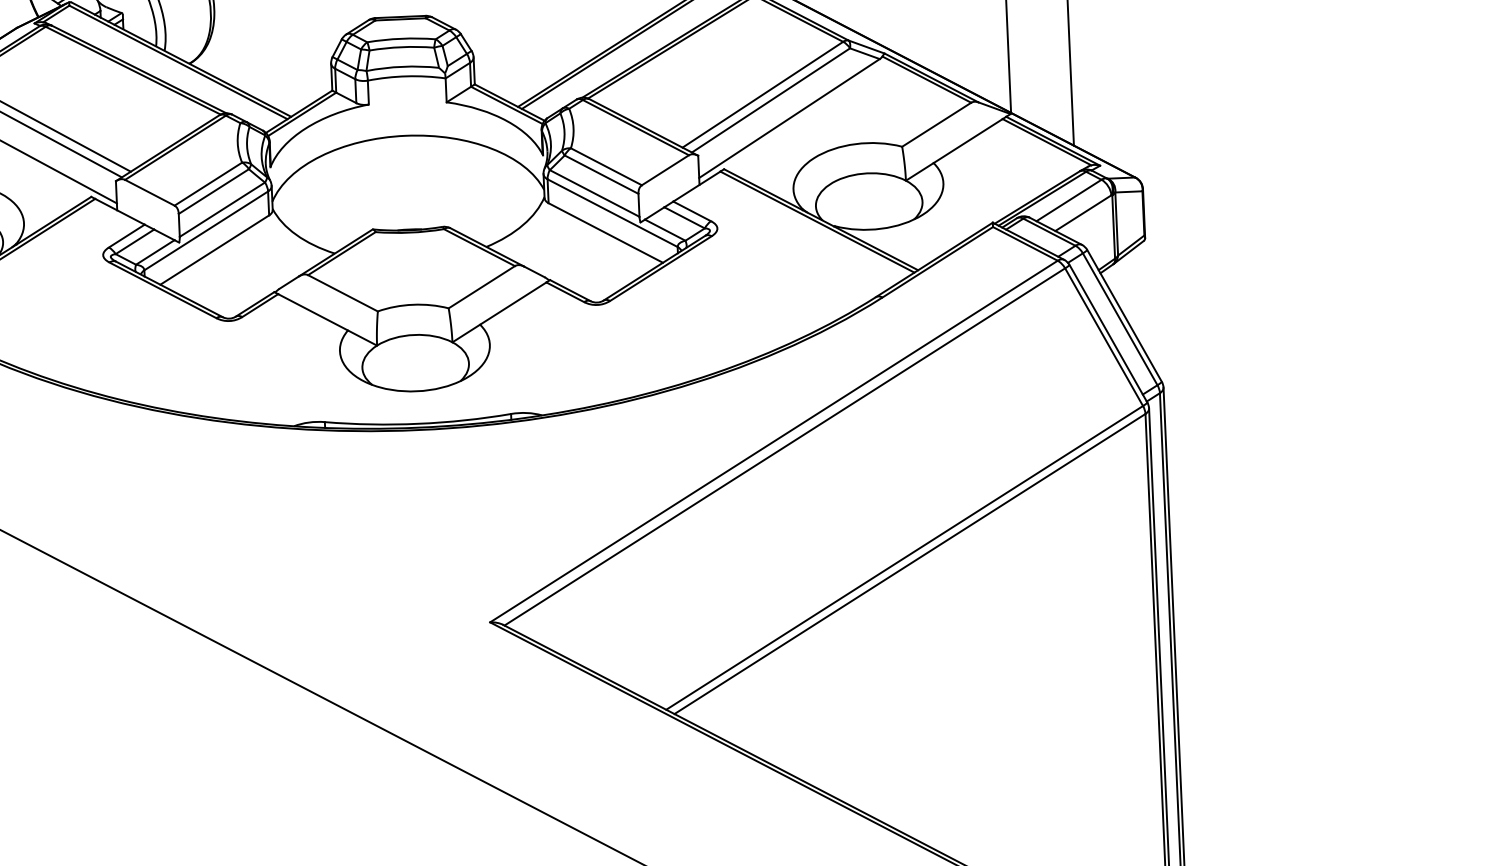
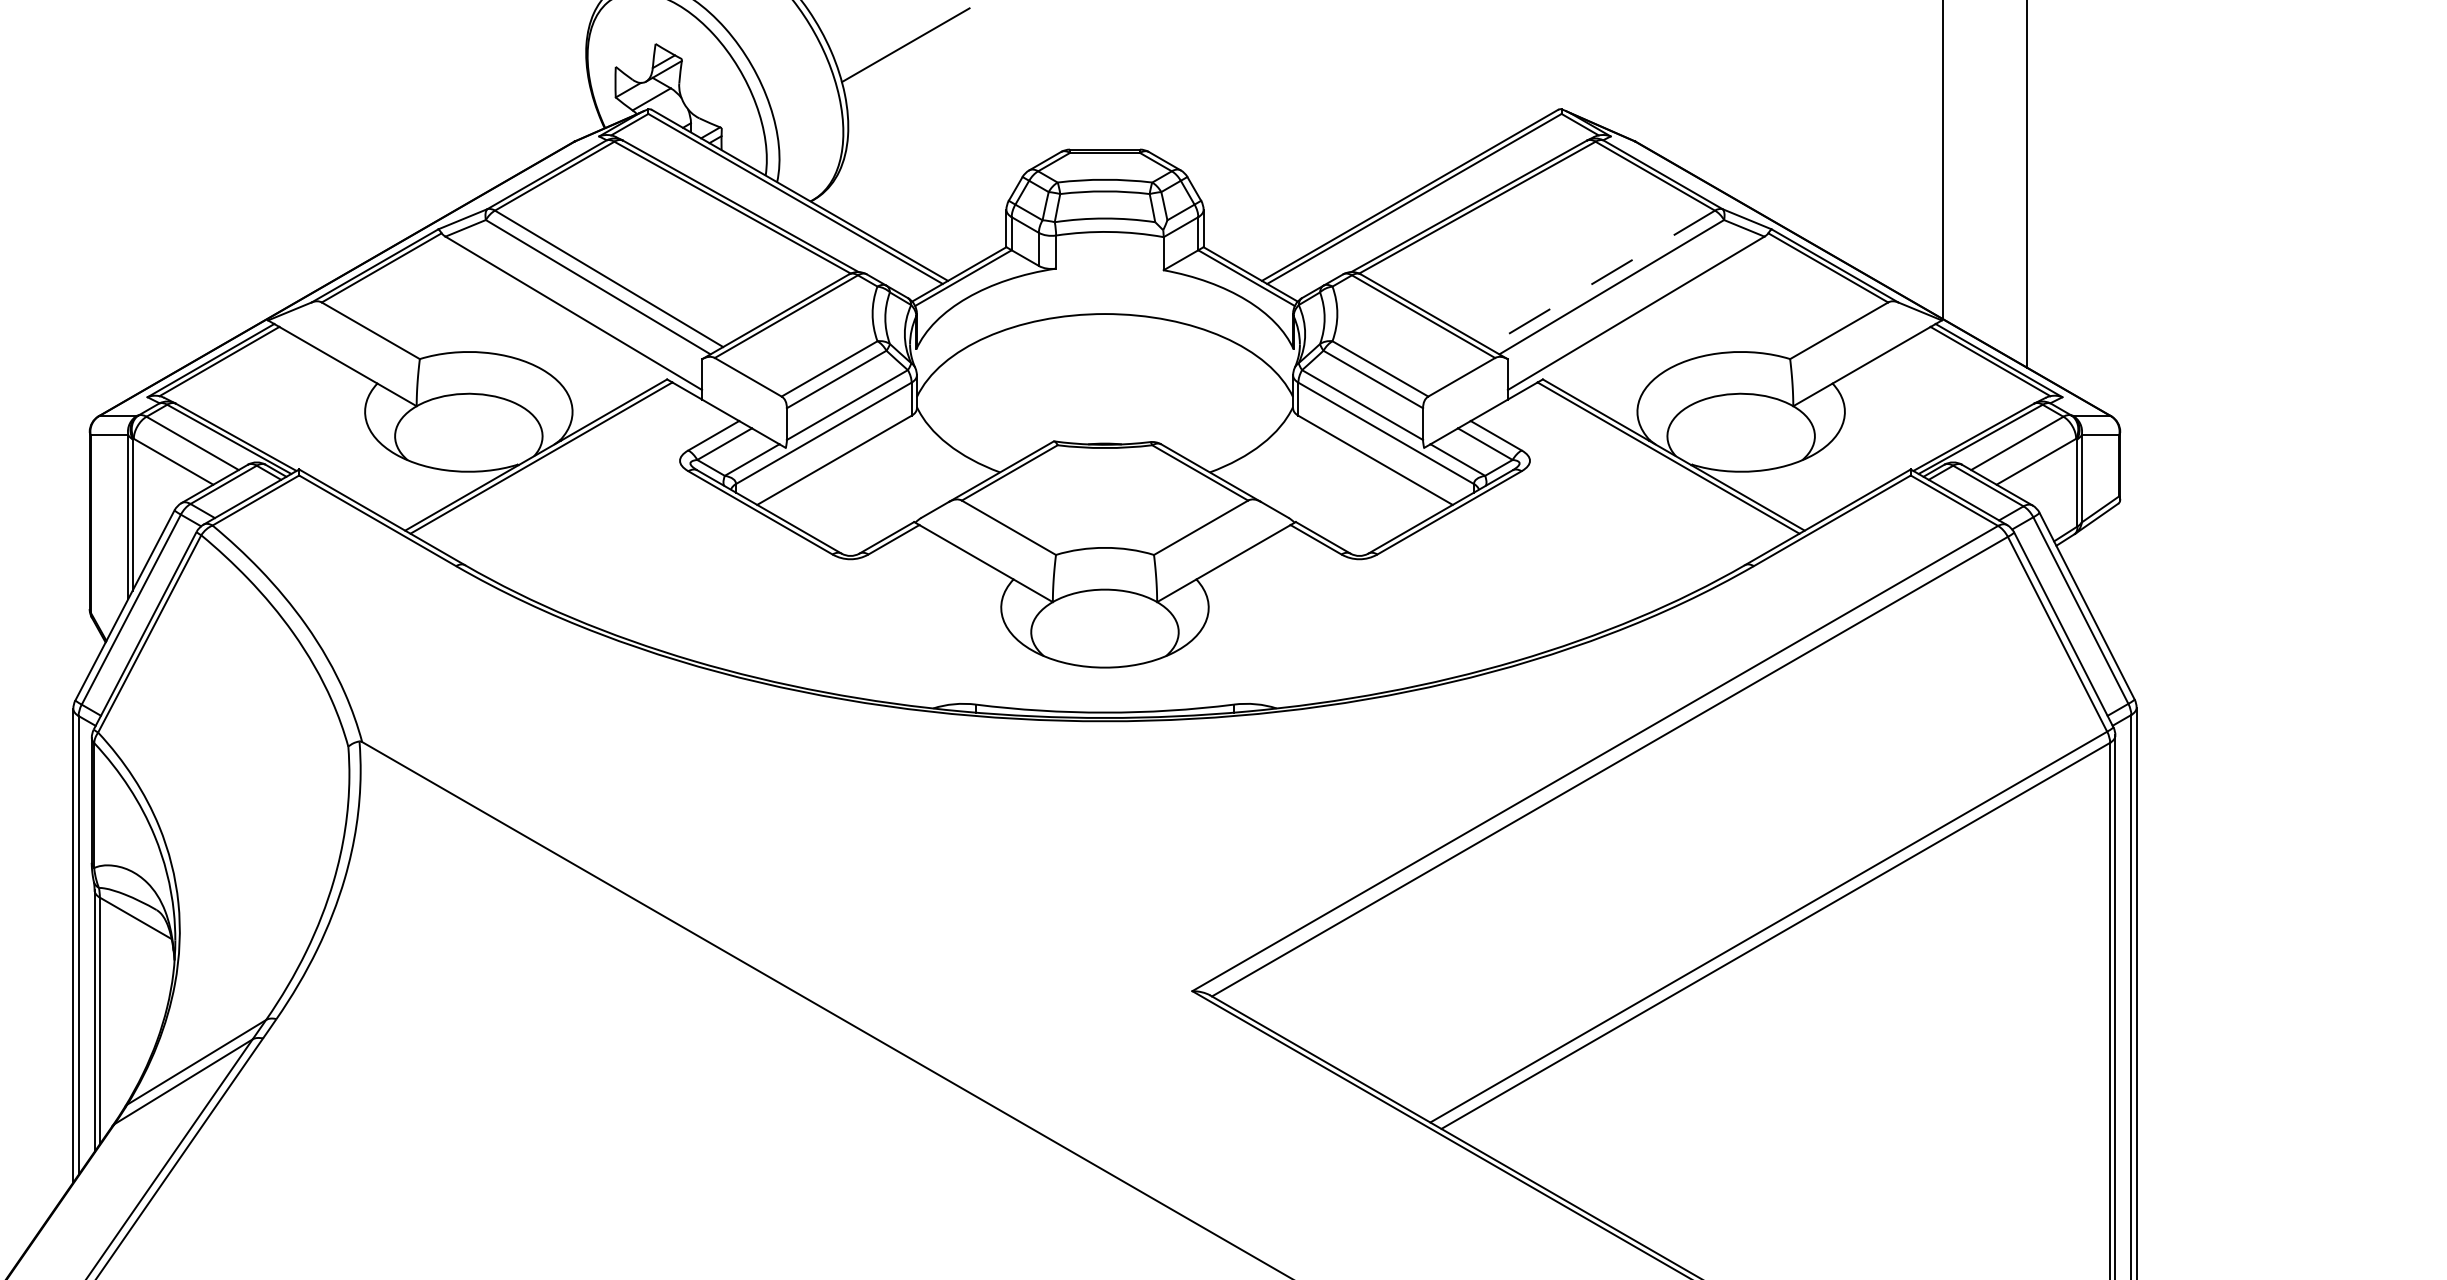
line: (762, 94) -> (1600, 278), solid -> dashed

